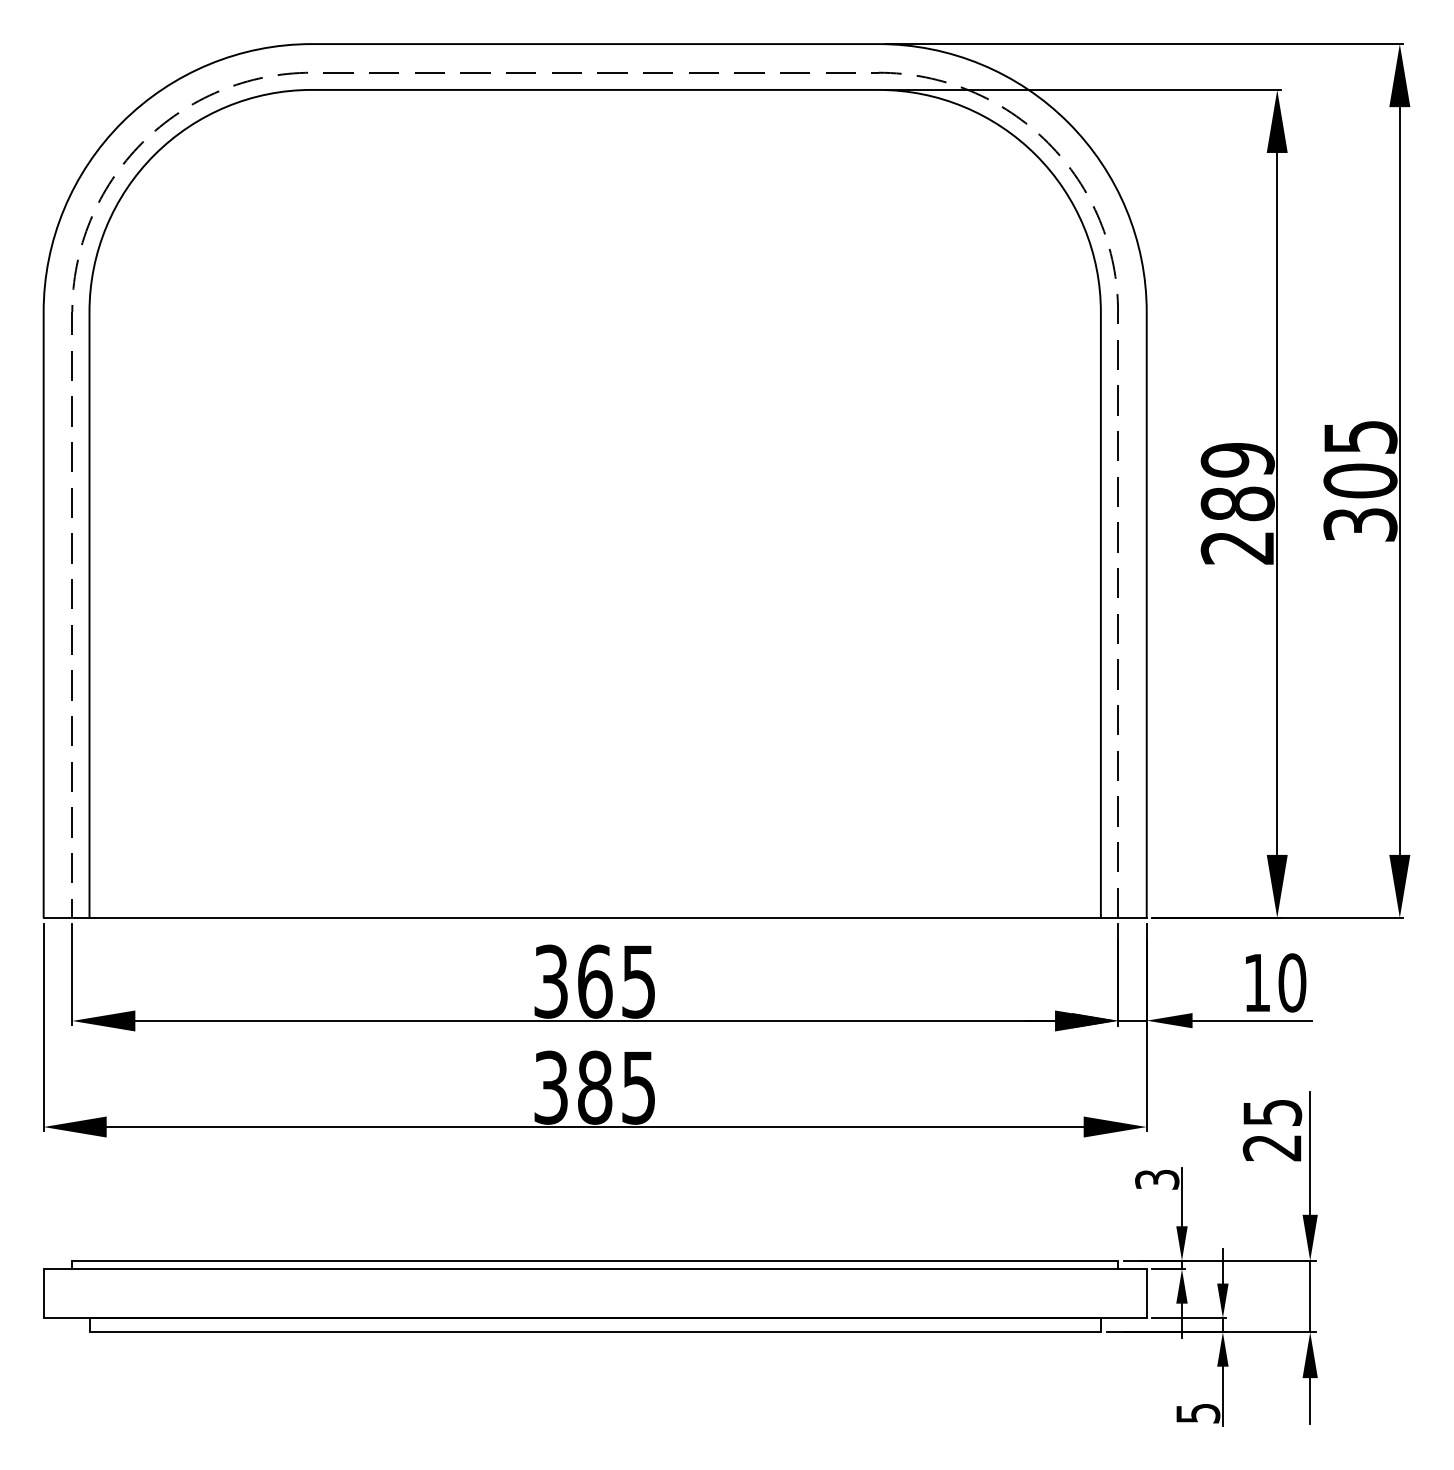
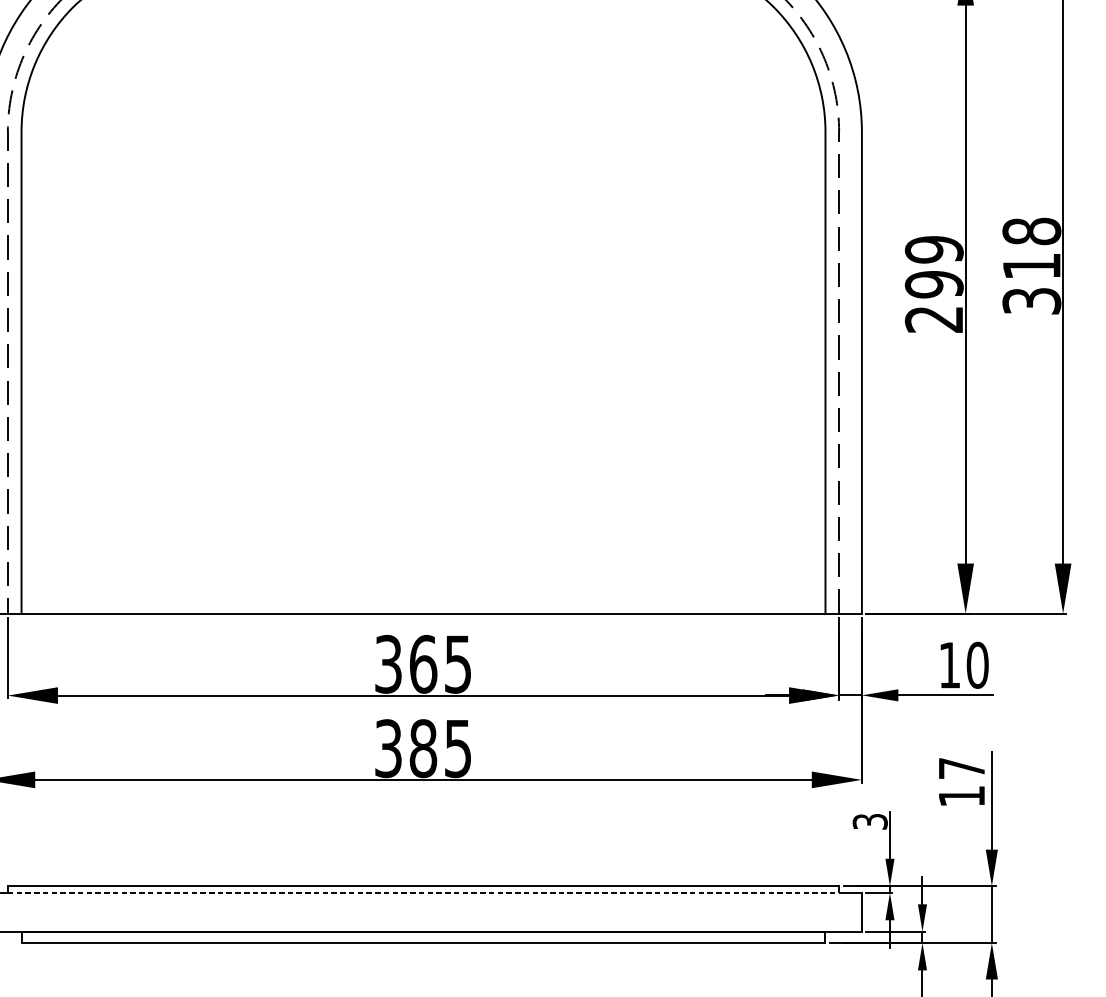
text: (1360, 459) -> (1031, 249), 305 -> 318
text: (1237, 503) -> (934, 284), 289 -> 299
text: (1272, 1130) -> (961, 782), 25 -> 17
line: (595, 1269) -> (423, 893), solid -> dashed

